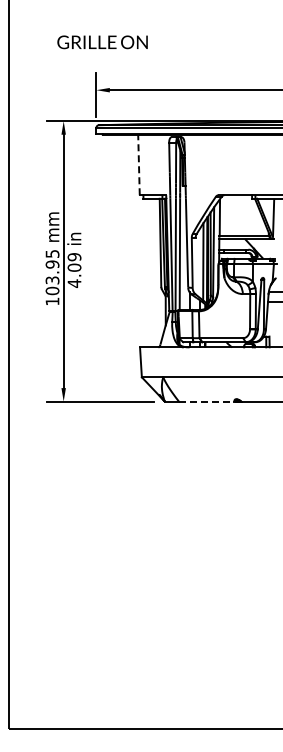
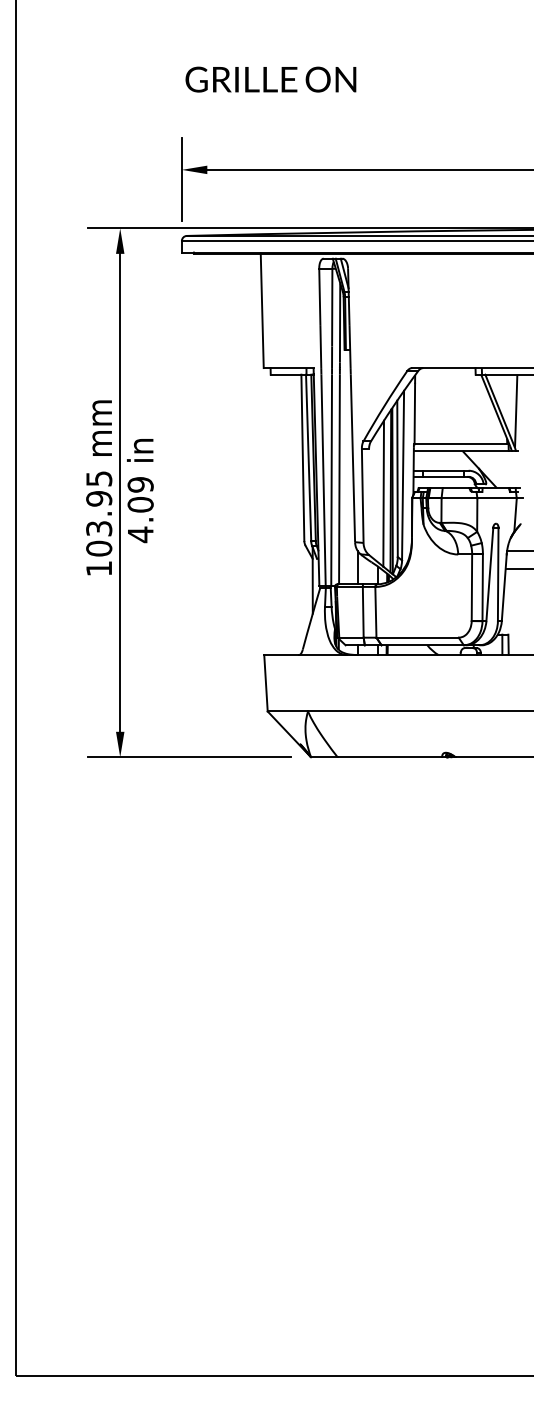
text: (102, 42) -> (270, 79), moved
line: (138, 164) -> (261, 310), dashed -> solid
line: (206, 401) -> (389, 757), dashed -> solid

